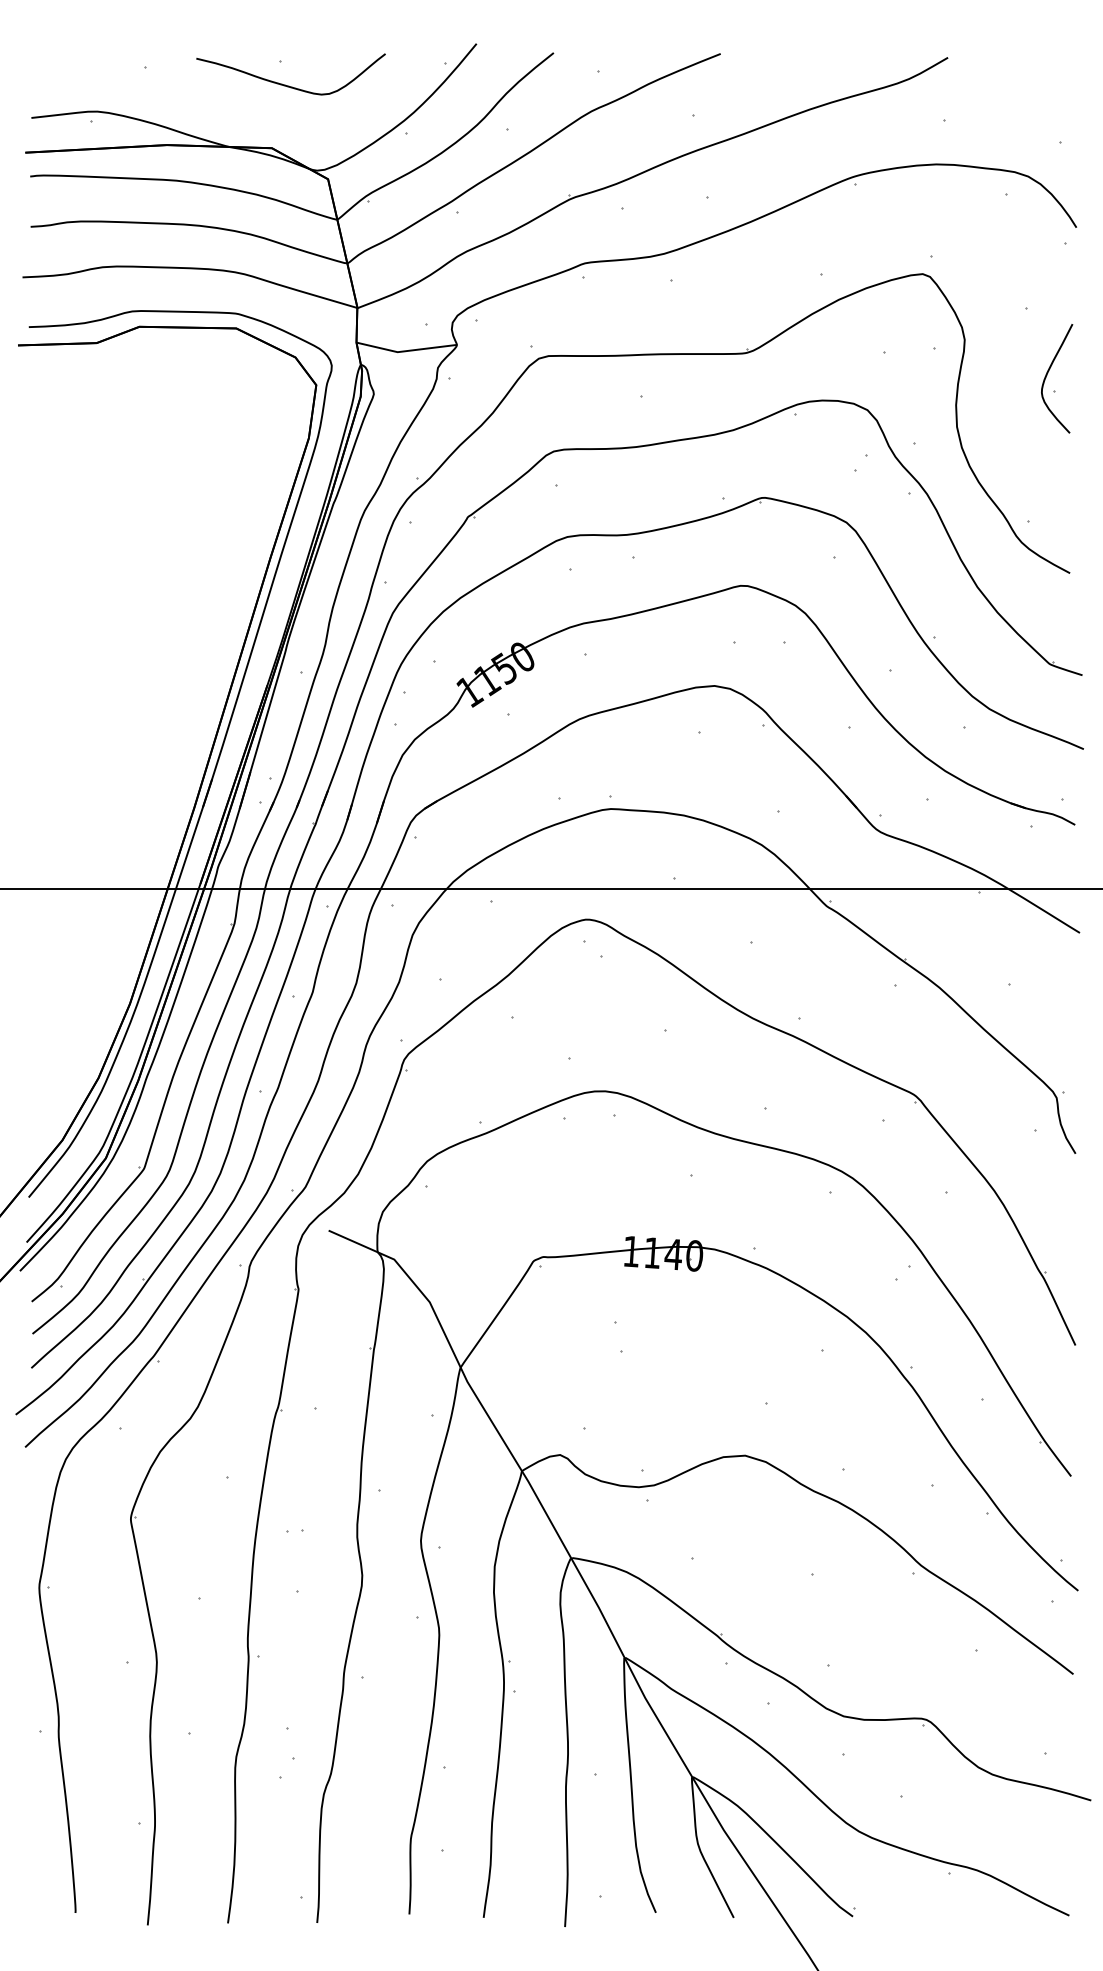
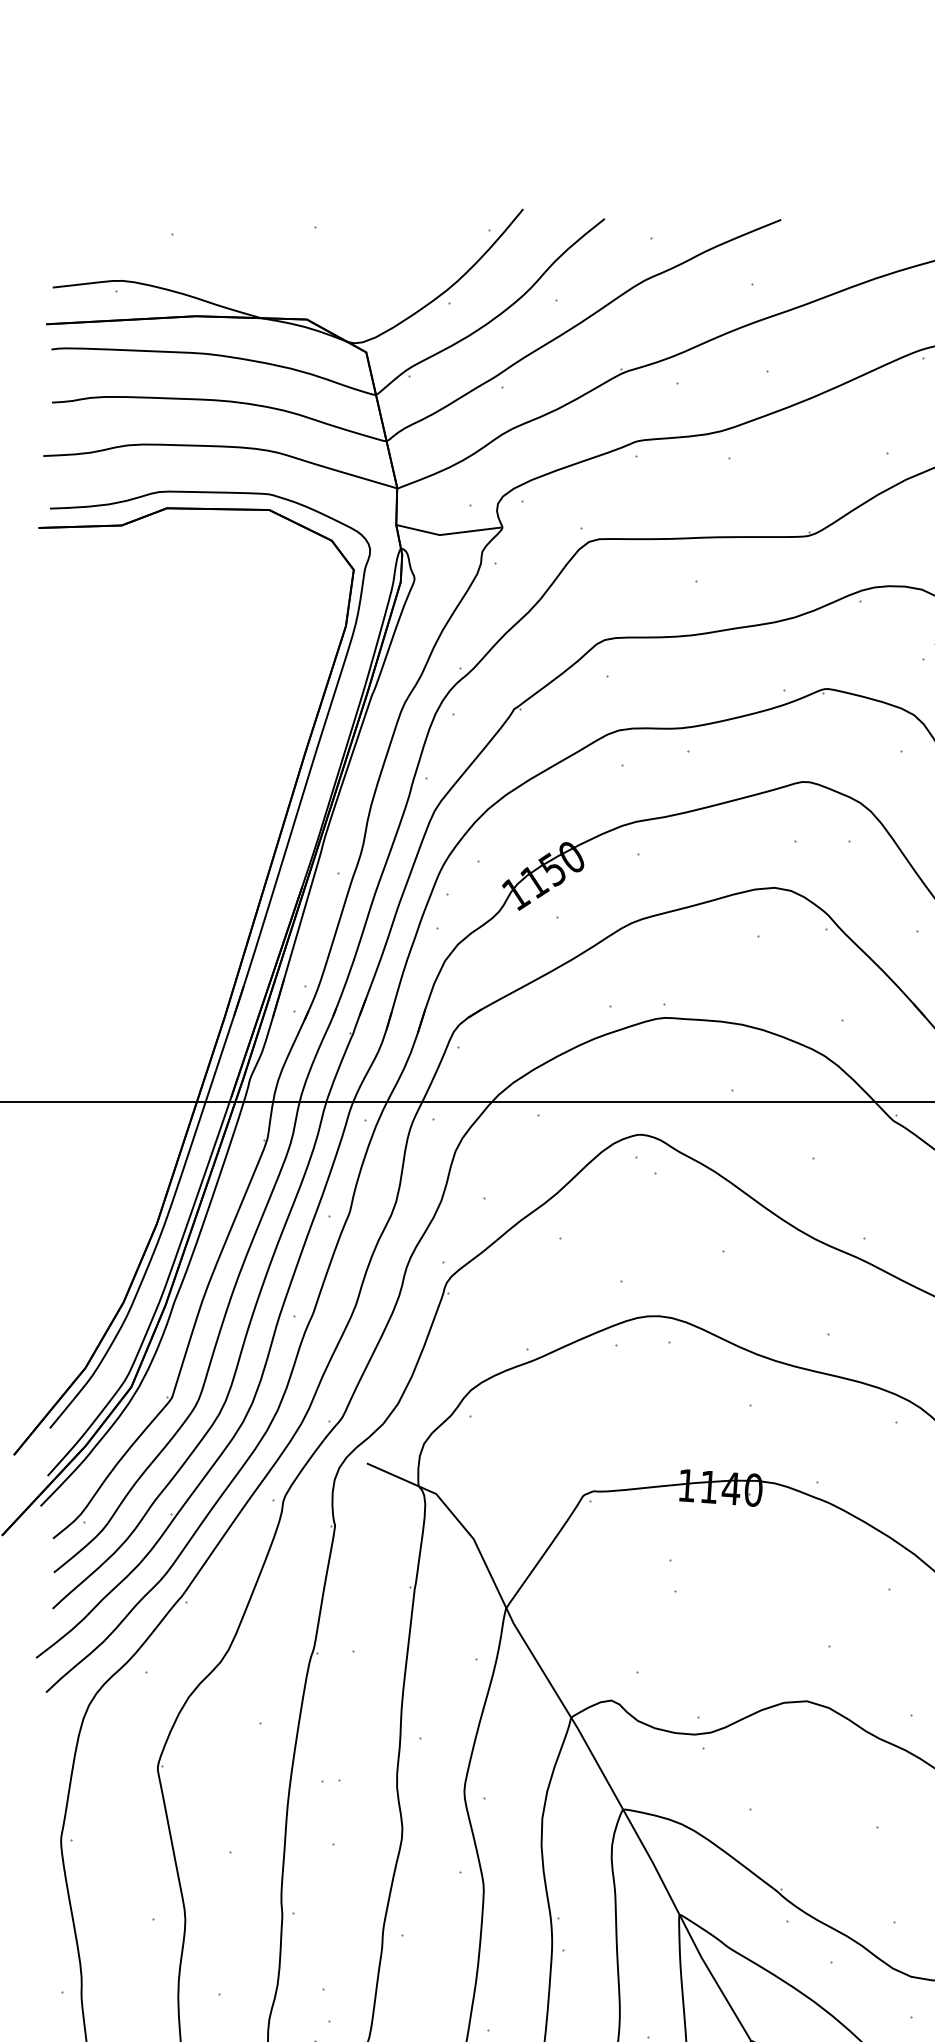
curve: (289, 85) -> (325, 253), removed

